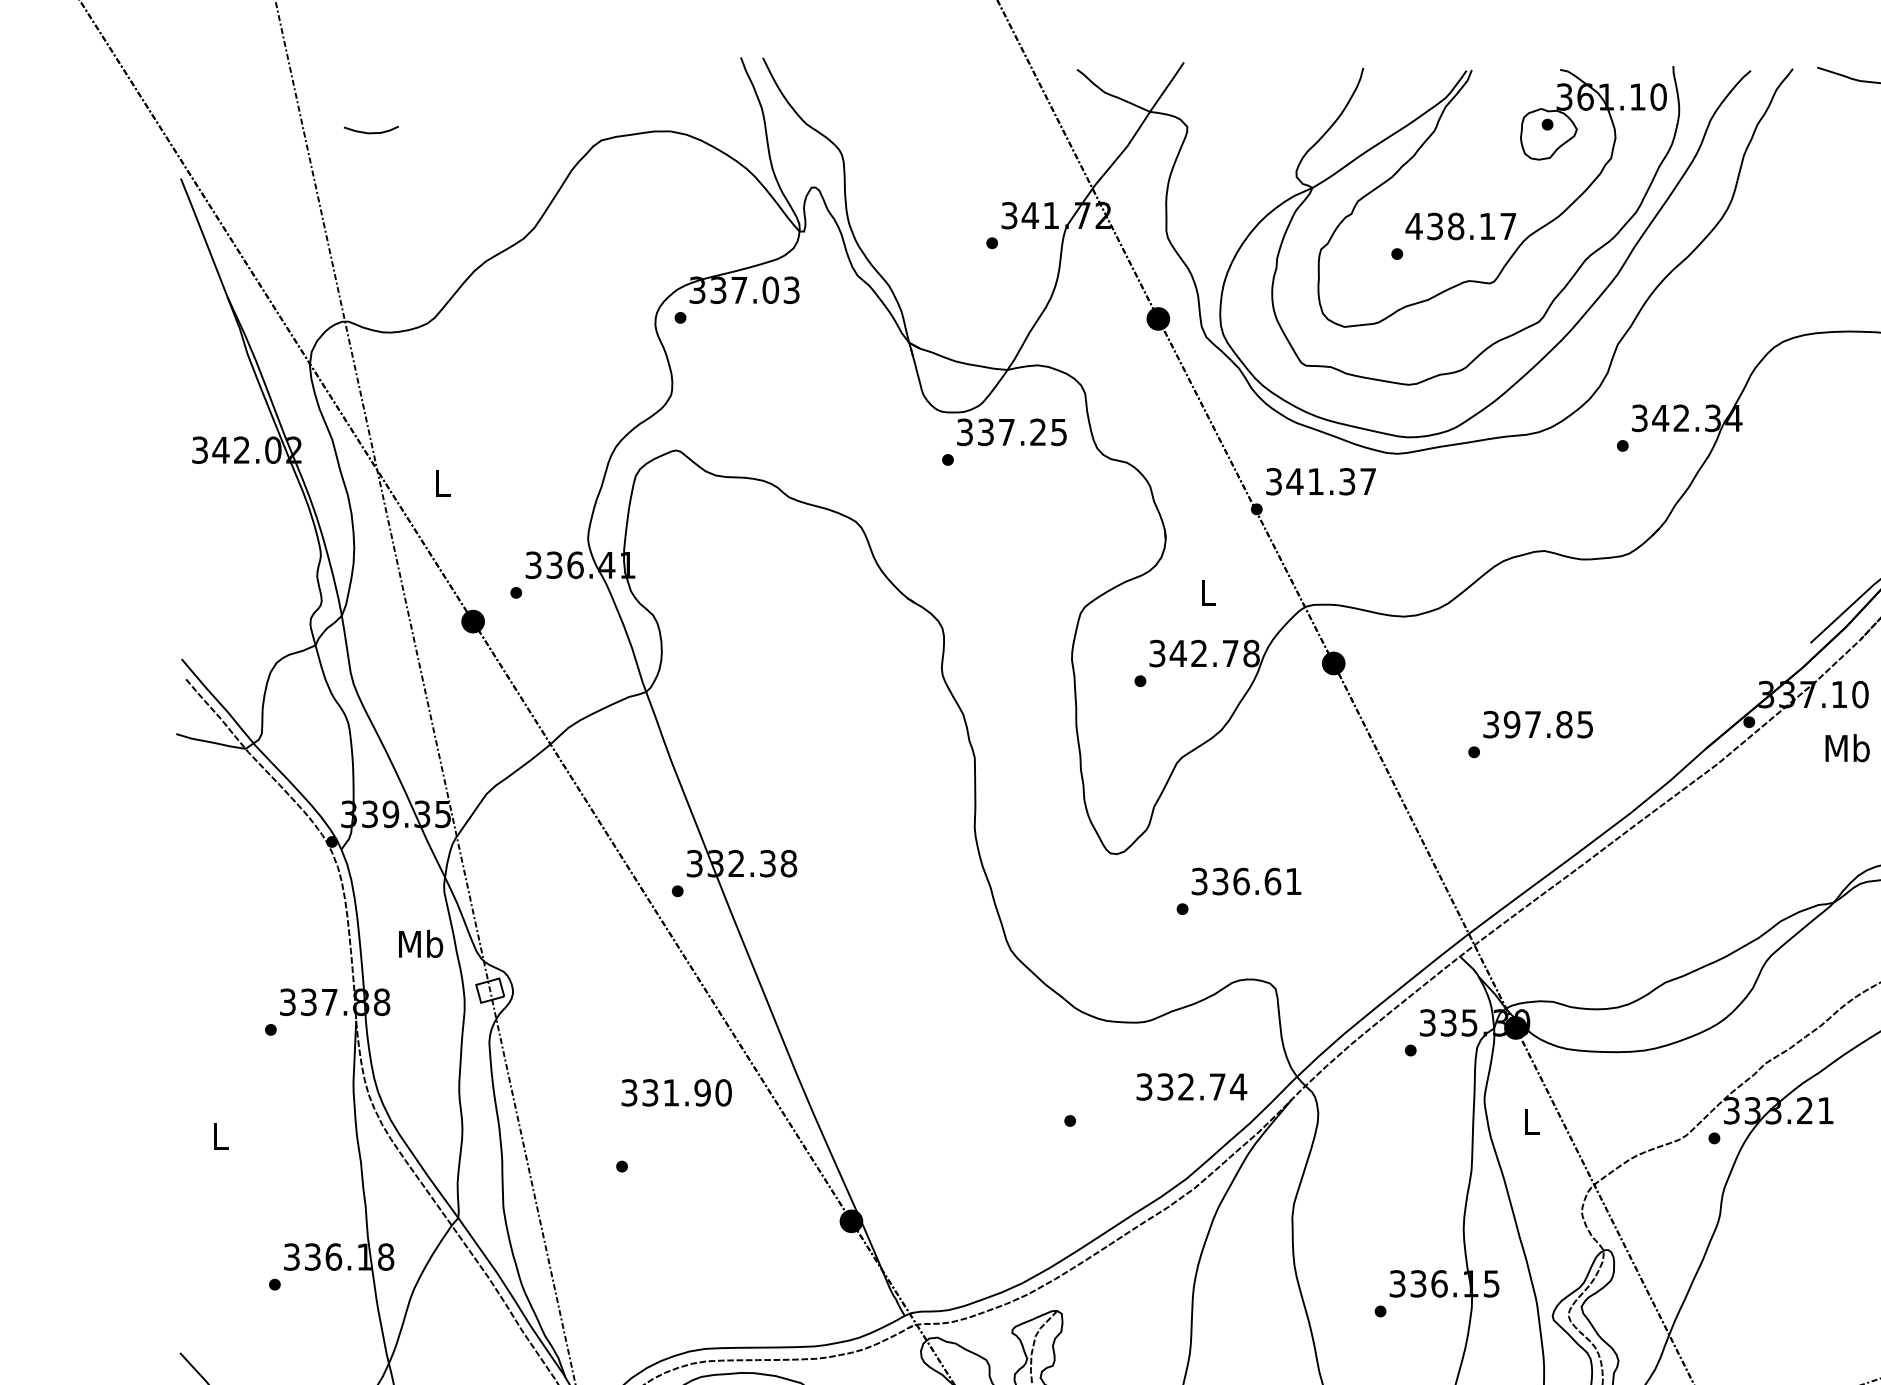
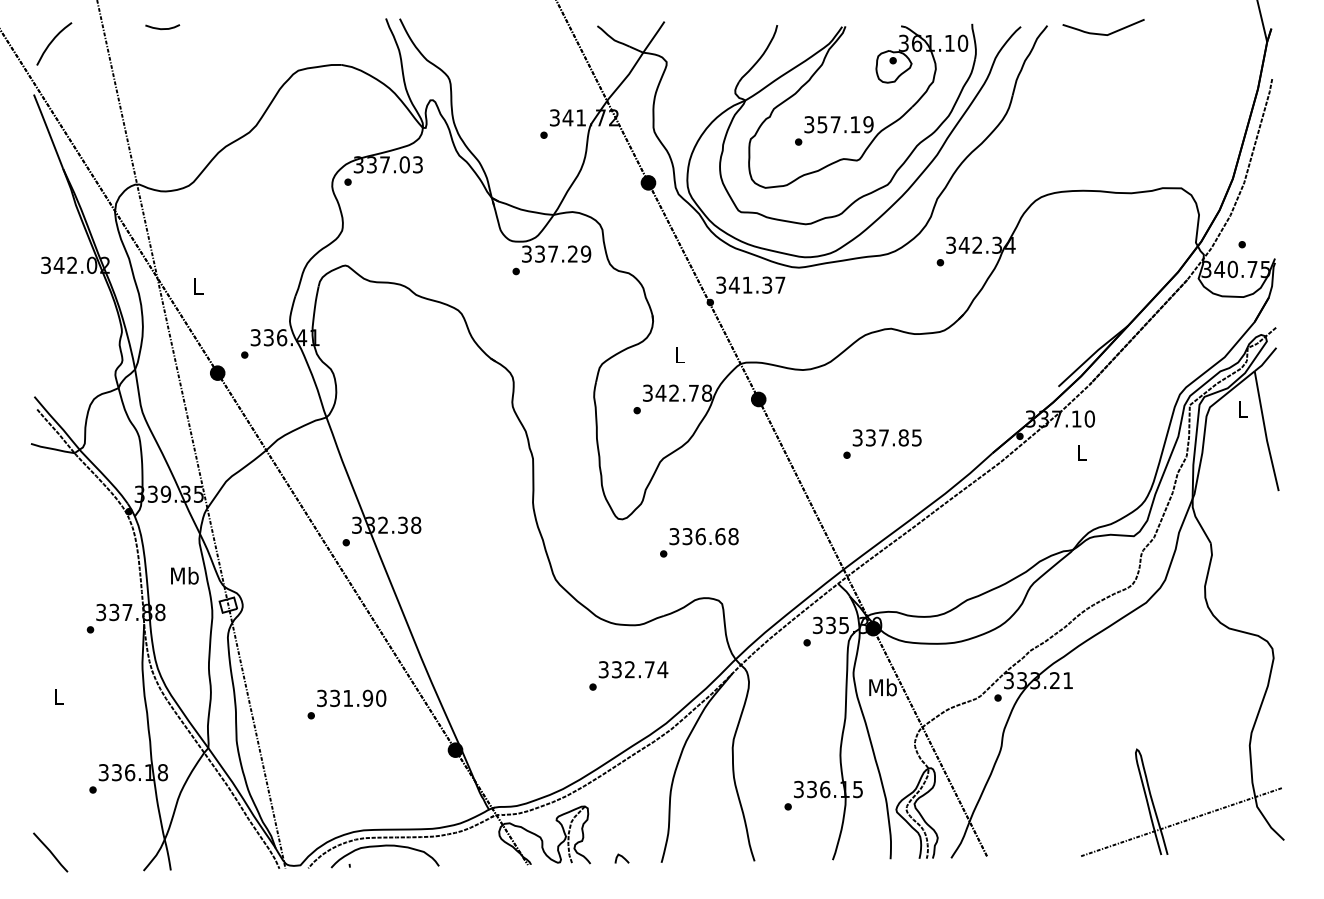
curve: (212, 94) -> (53, 41), added
curve: (371, 132) -> (162, 28), moved
text: (1460, 226) -> (838, 124), 438.17 -> 357.19
text: (1058, 431) -> (585, 253), 337.25 -> 337.29
text: (1511, 723) -> (870, 437), 397.85 -> 337.85
text: (1847, 747) -> (1081, 452), Mb -> L
text: (1293, 881) -> (733, 536), 336.61 -> 336.68
text: (1191, 1086) -> (633, 669), moved
text: (676, 1091) -> (351, 697), moved
text: (1530, 1121) -> (882, 687), L -> Mb

